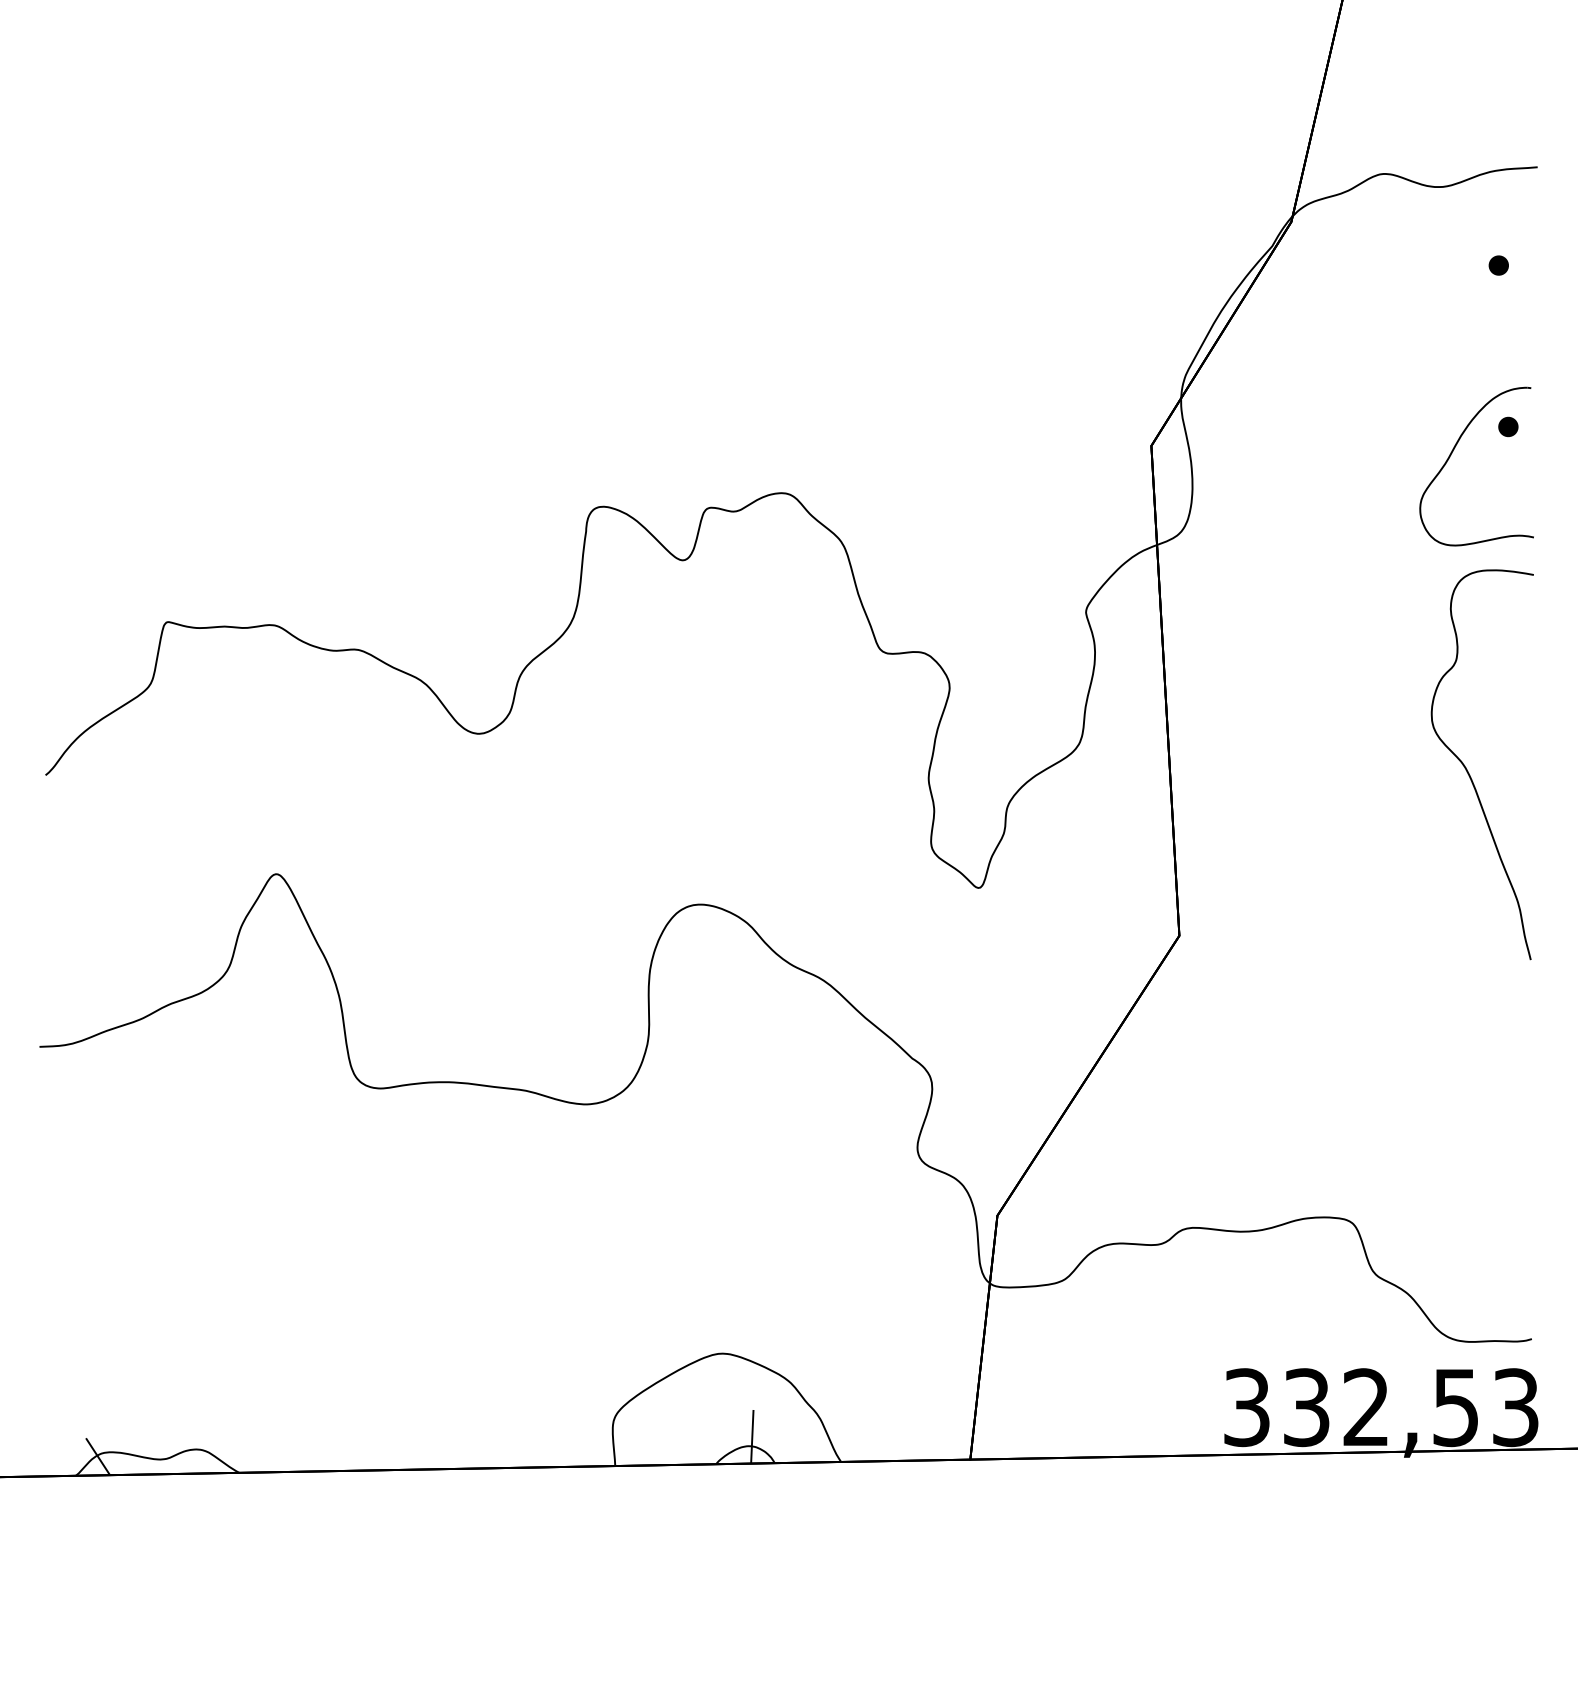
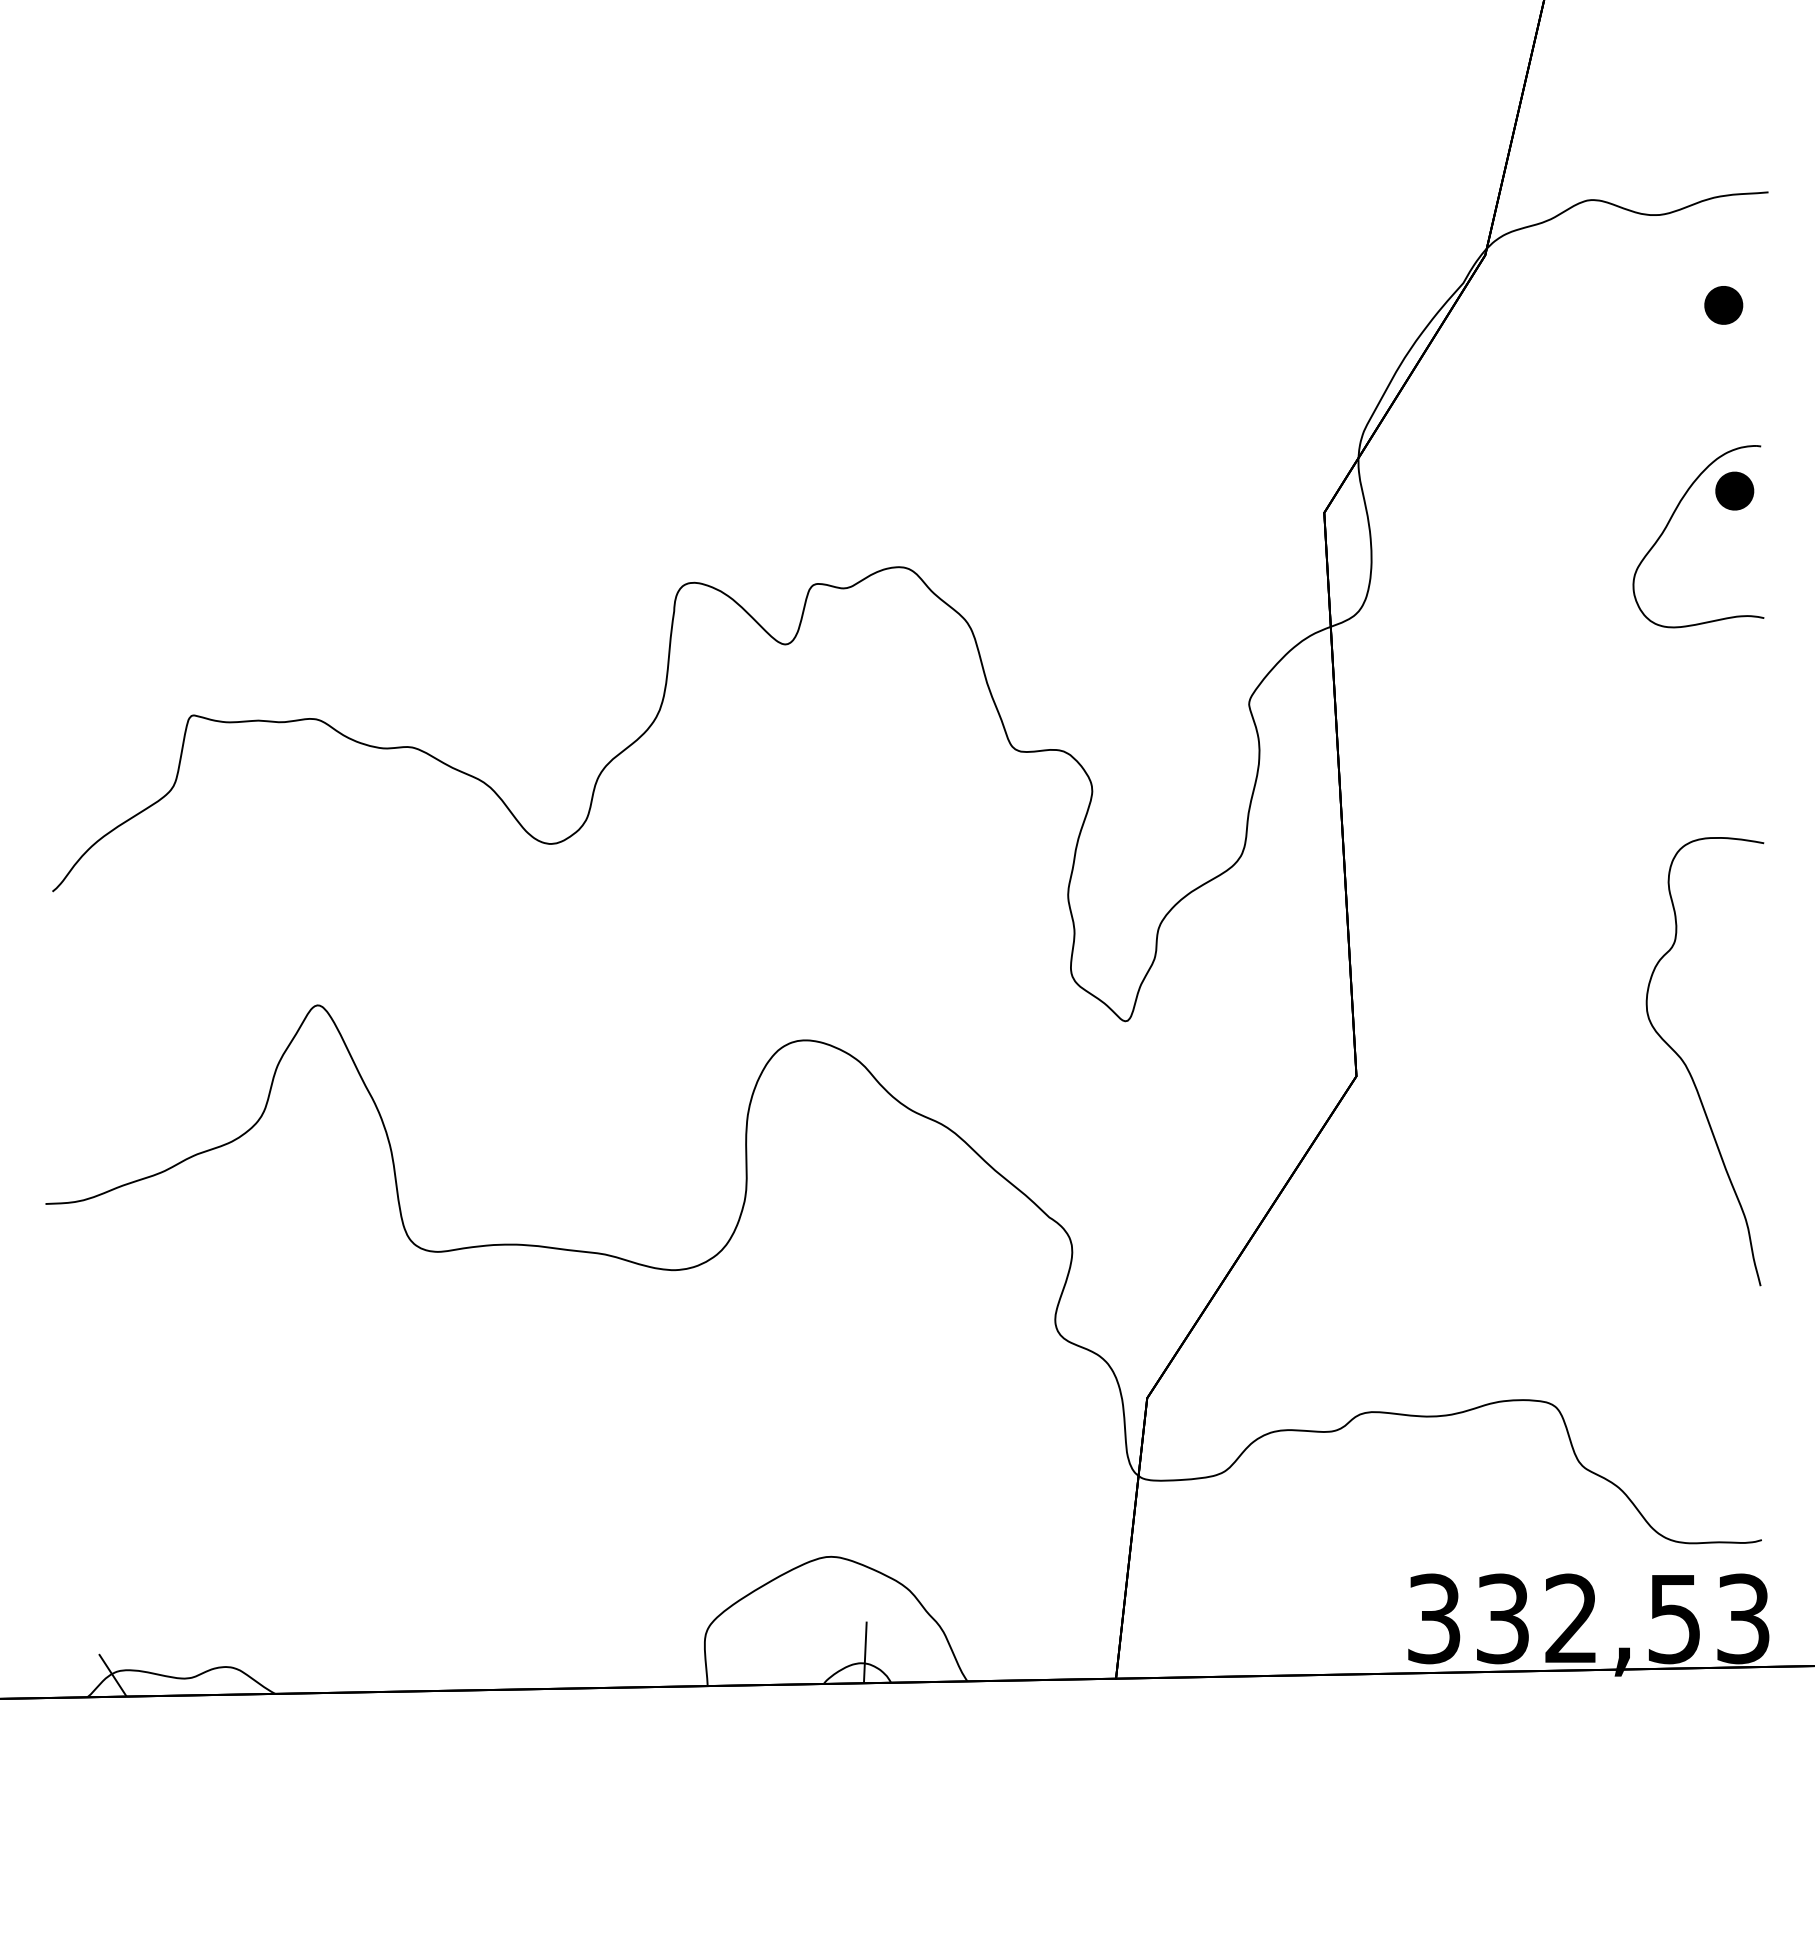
part: (1498, 265) -> (1723, 305), size x1.67
part: (1508, 426) -> (1734, 490), size x1.67
curve: (1468, 770) -> (1688, 1068), moved

